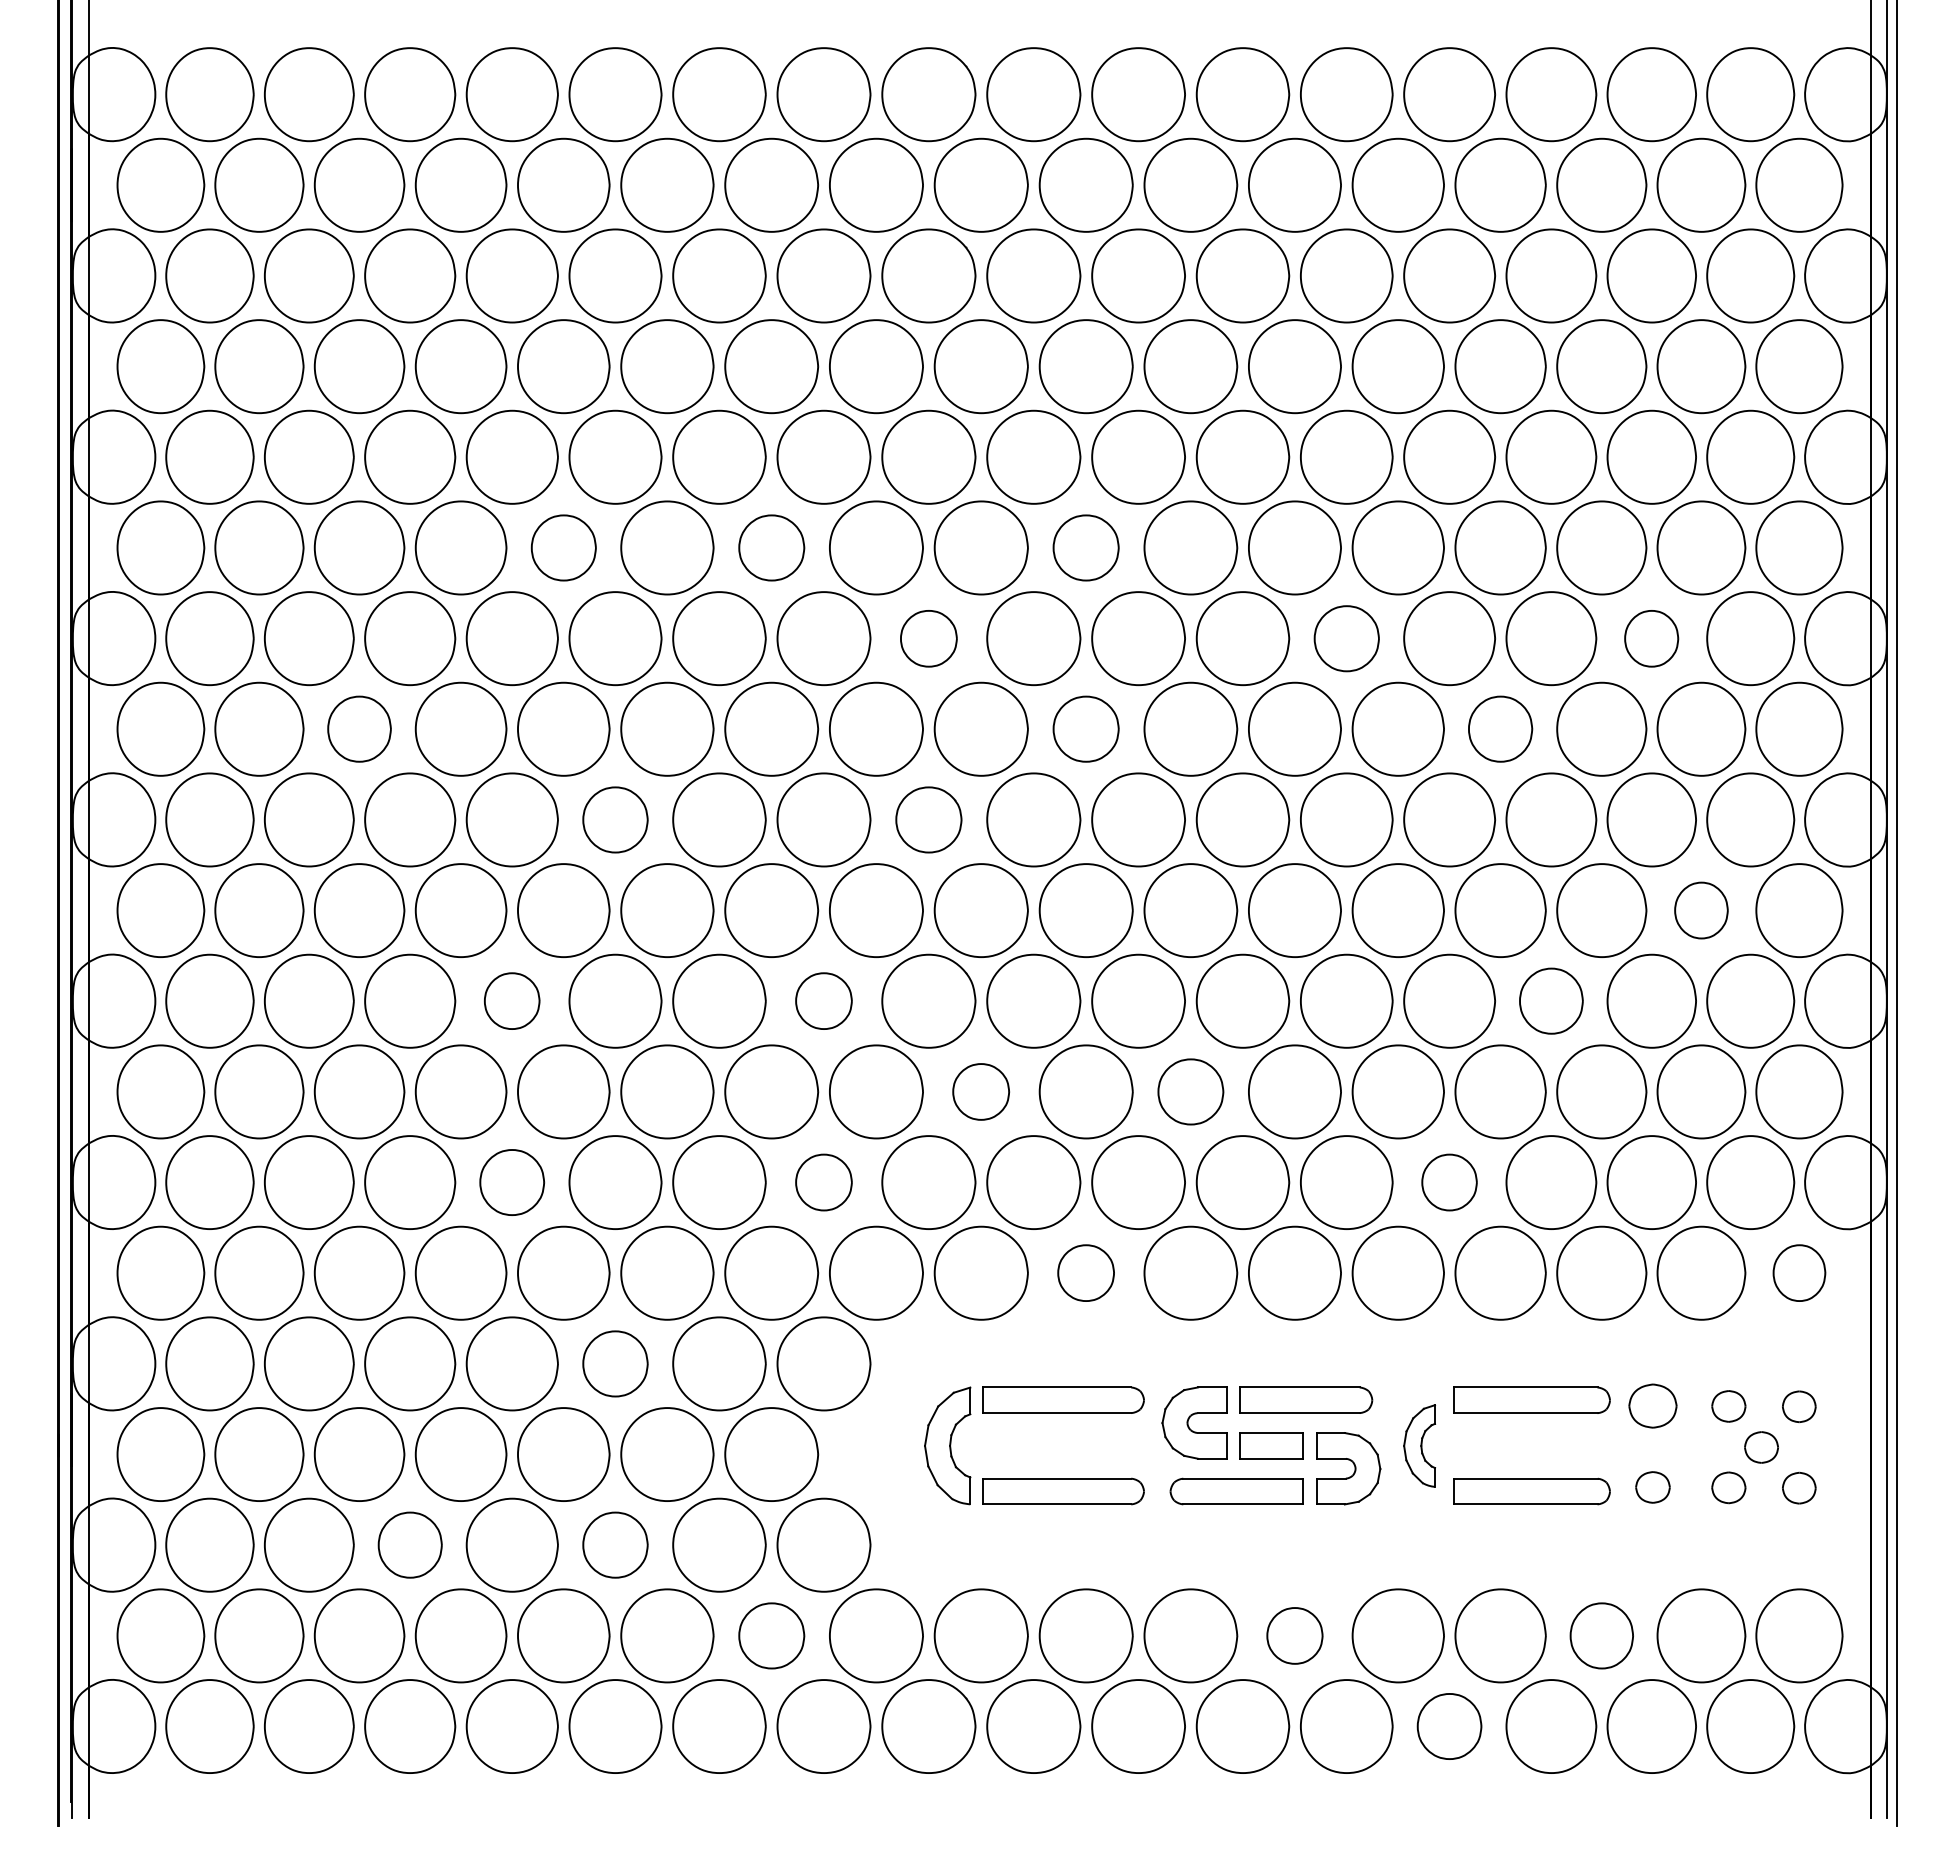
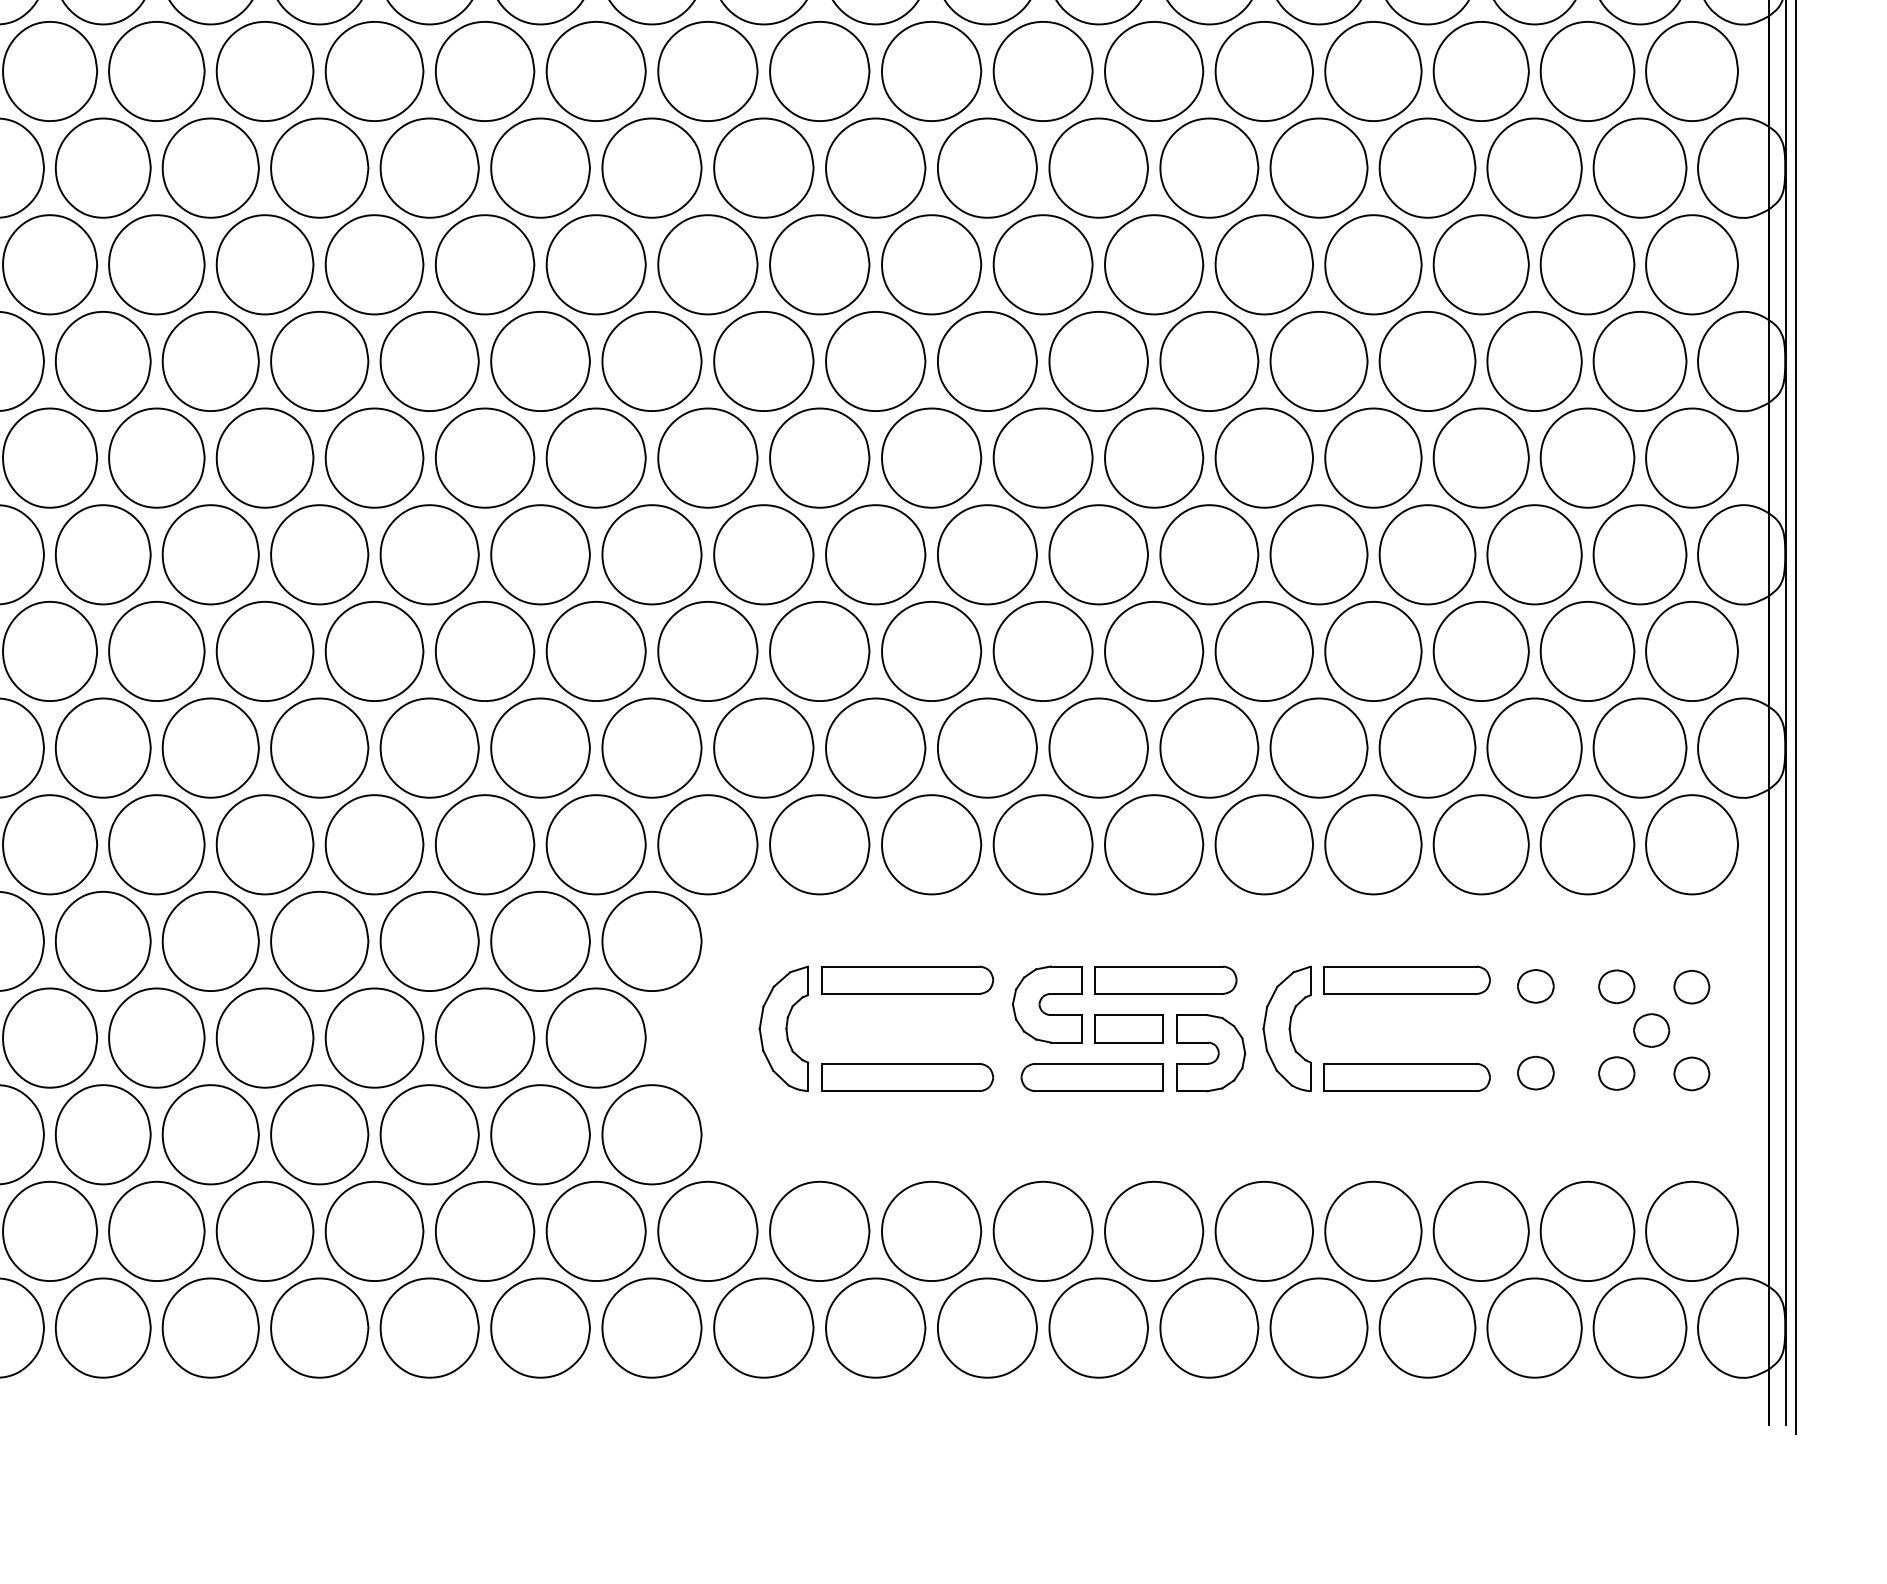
part: (563, 547) -> (374, 70), size x1.43
part: (771, 547) -> (596, 70), size x1.43
part: (1085, 547) -> (930, 70), size x1.43
part: (928, 638) -> (763, 168), size x1.67
part: (1346, 638) -> (1209, 168), size x1.43
part: (1651, 638) -> (1534, 168), size x1.67
part: (359, 728) -> (156, 263), size x1.43
part: (1085, 728) -> (930, 263), size x1.43
part: (1500, 728) -> (1373, 263), size x1.43
part: (615, 819) -> (429, 360), size x1.43
part: (928, 819) -> (763, 360), size x1.43
part: (1701, 910) -> (1587, 458), size x1.67
part: (511, 1000) -> (318, 553), size x1.67
part: (823, 1000) -> (651, 553), size x1.67
part: (1551, 1000) -> (1427, 553), size x1.43
part: (980, 1091) -> (818, 650), size x1.67
part: (1190, 1091) -> (1042, 650), size x1.43
part: (511, 1182) -> (318, 748), size x1.43
part: (823, 1182) -> (651, 748), size x1.67
part: (1449, 1182) -> (1318, 748), size x1.67
part: (1085, 1272) -> (930, 843), size x1.67
part: (1799, 1272) -> (1692, 843), size x1.67
part: (615, 1363) -> (429, 941), size x1.43
part: (1652, 1405) -> (1535, 985), size x0.71
part: (1419, 1445) -> (1286, 1028), size x1.43
part: (410, 1544) -> (211, 1133), size x1.43
part: (615, 1544) -> (429, 1133), size x1.43
part: (771, 1635) -> (596, 1231), size x1.43
part: (1294, 1635) -> (1153, 1231), size x1.67
part: (1601, 1635) -> (1480, 1231), size x1.43
part: (1449, 1726) -> (1318, 1328), size x1.43

